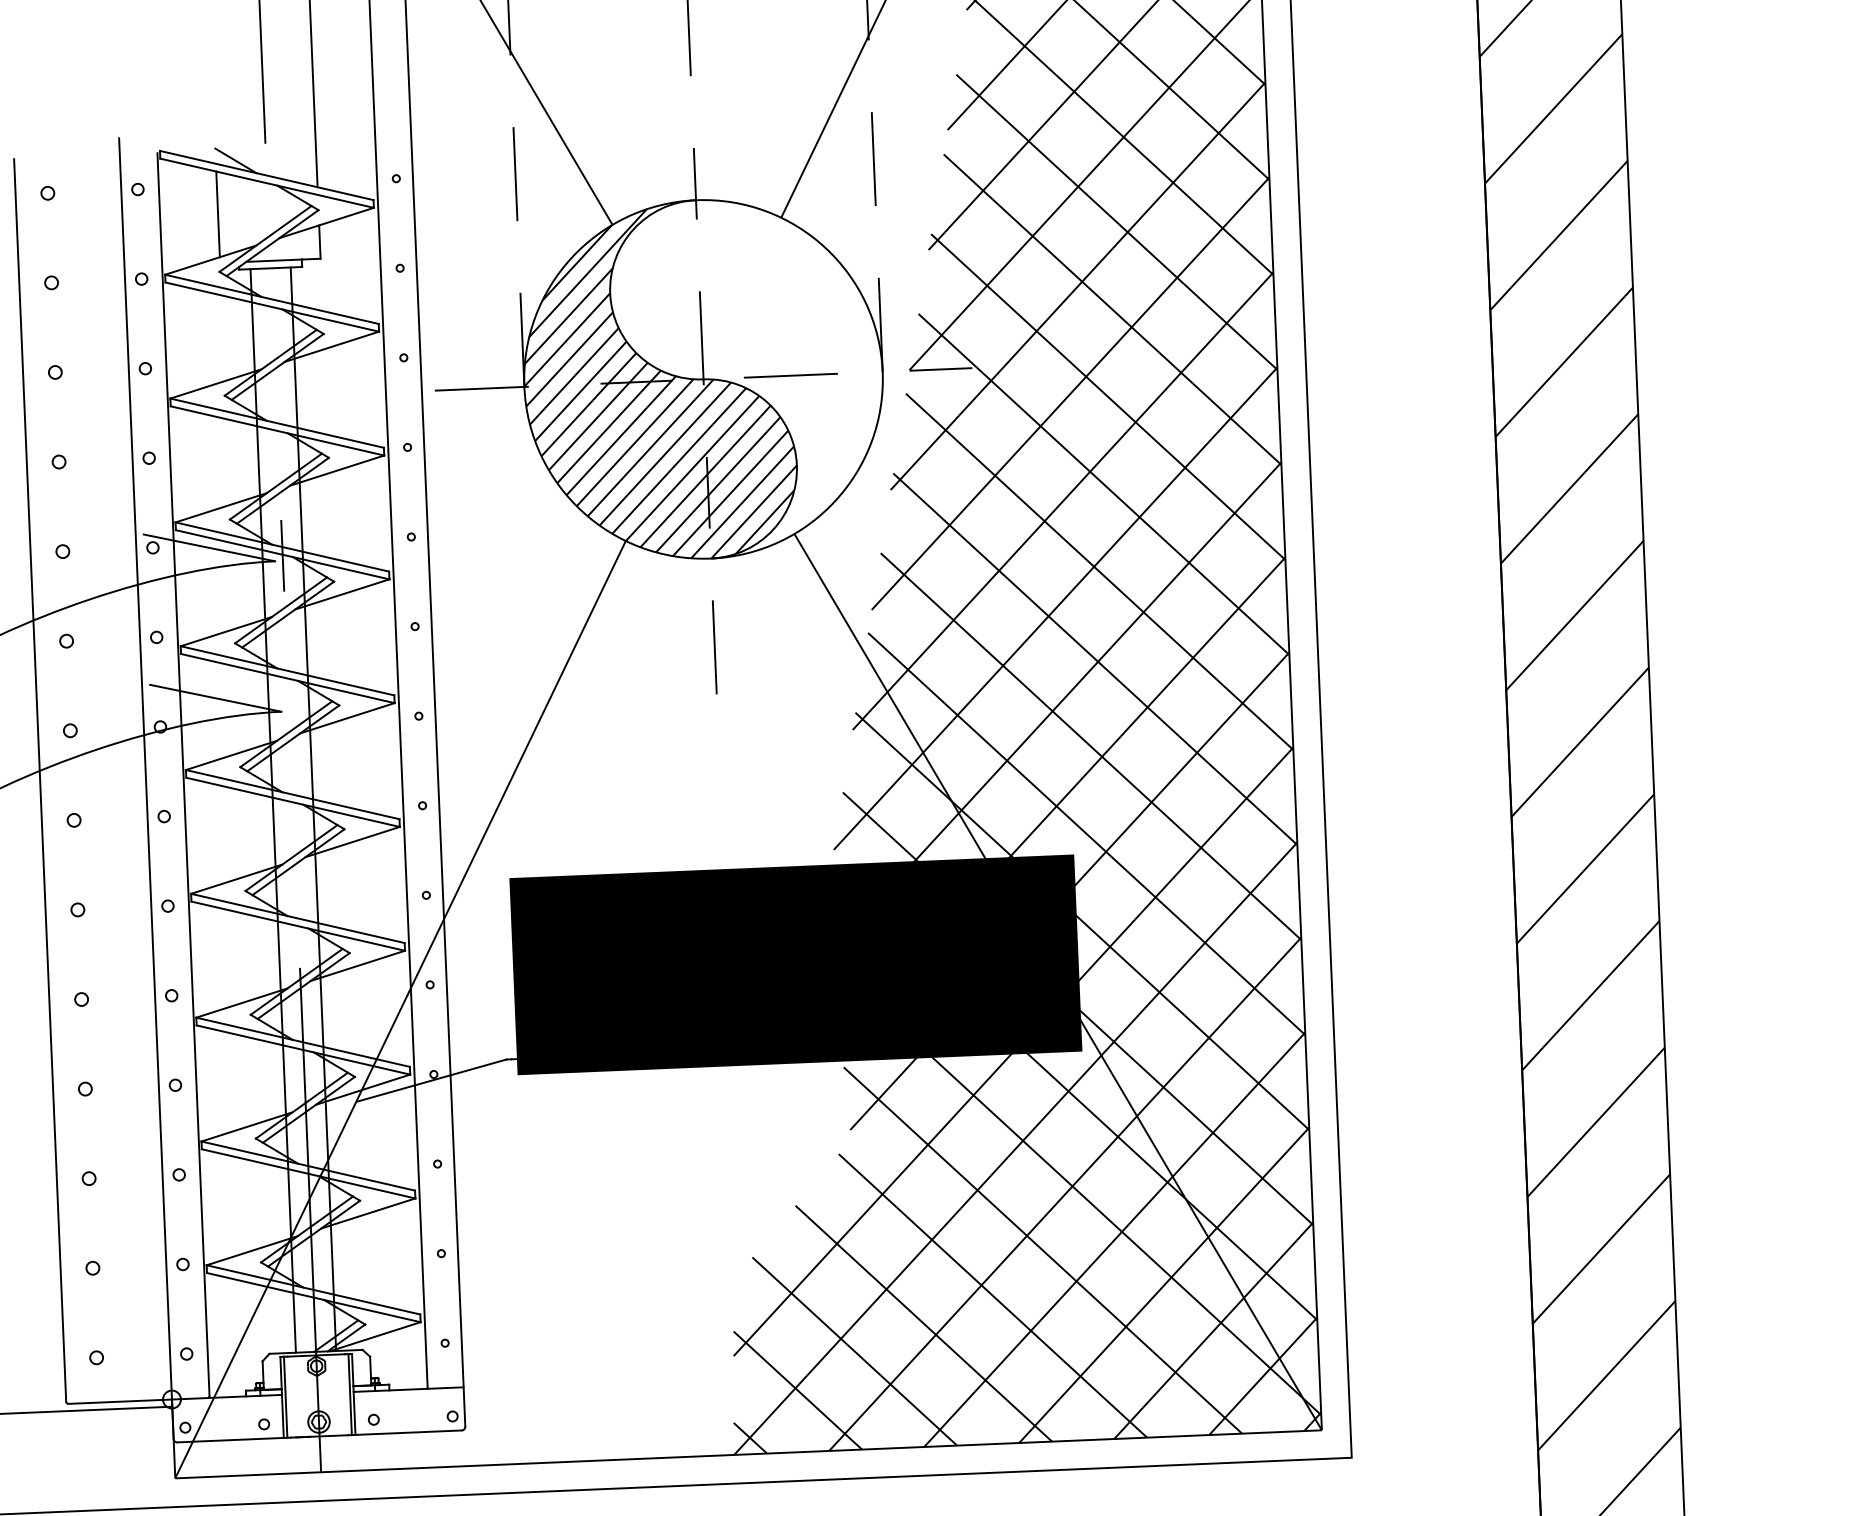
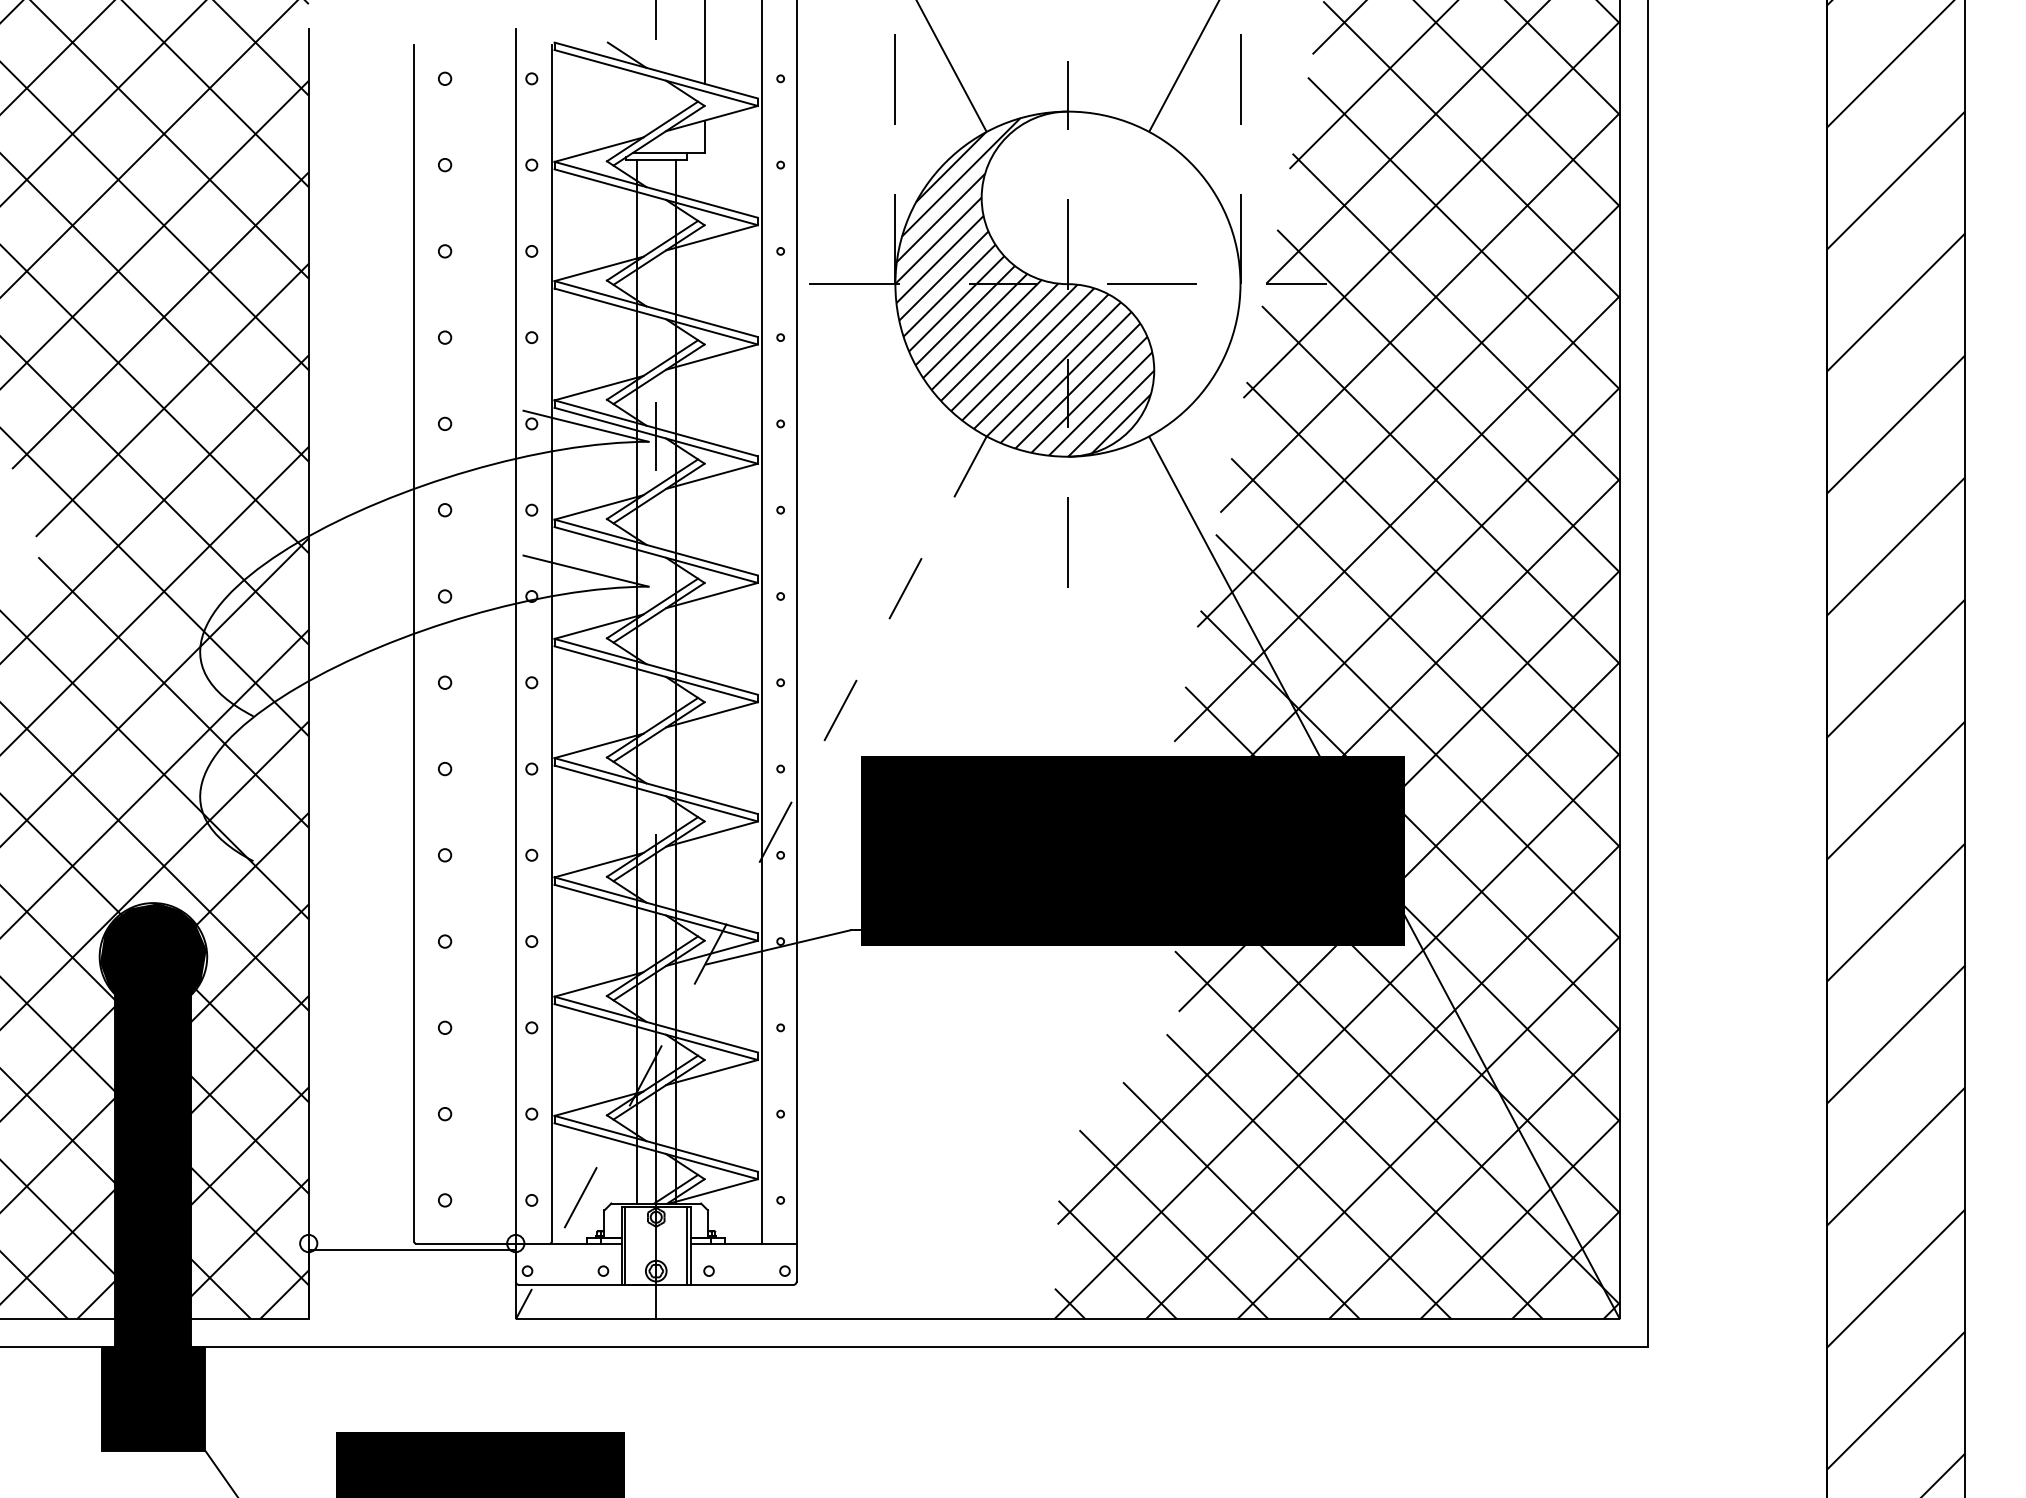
line: (217, 213) -> (607, 105), removed
line: (400, 1010) -> (751, 878), solid -> dashed

